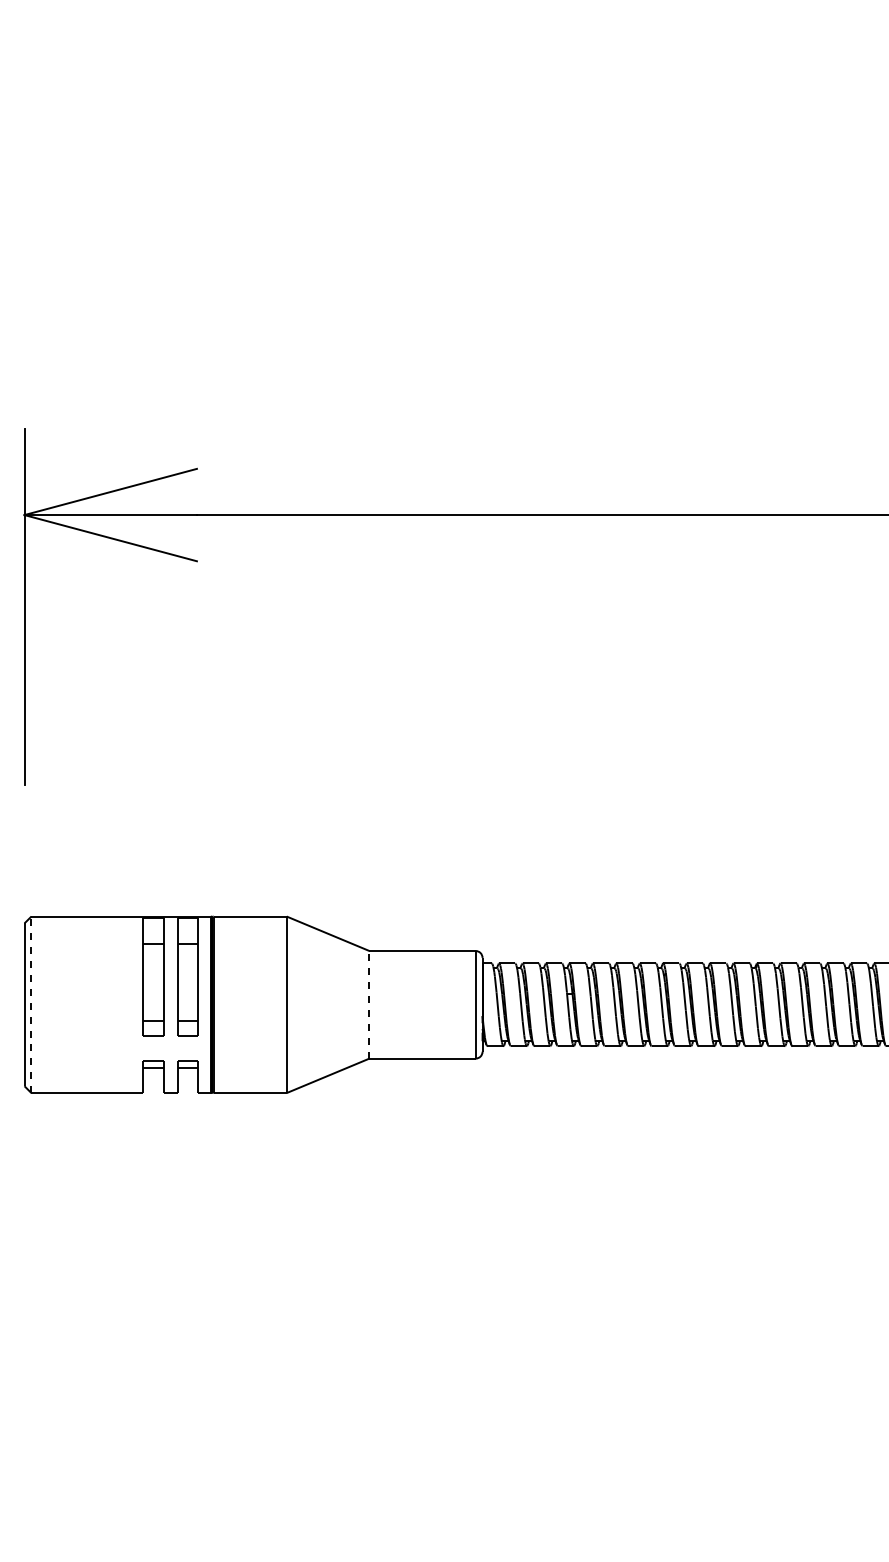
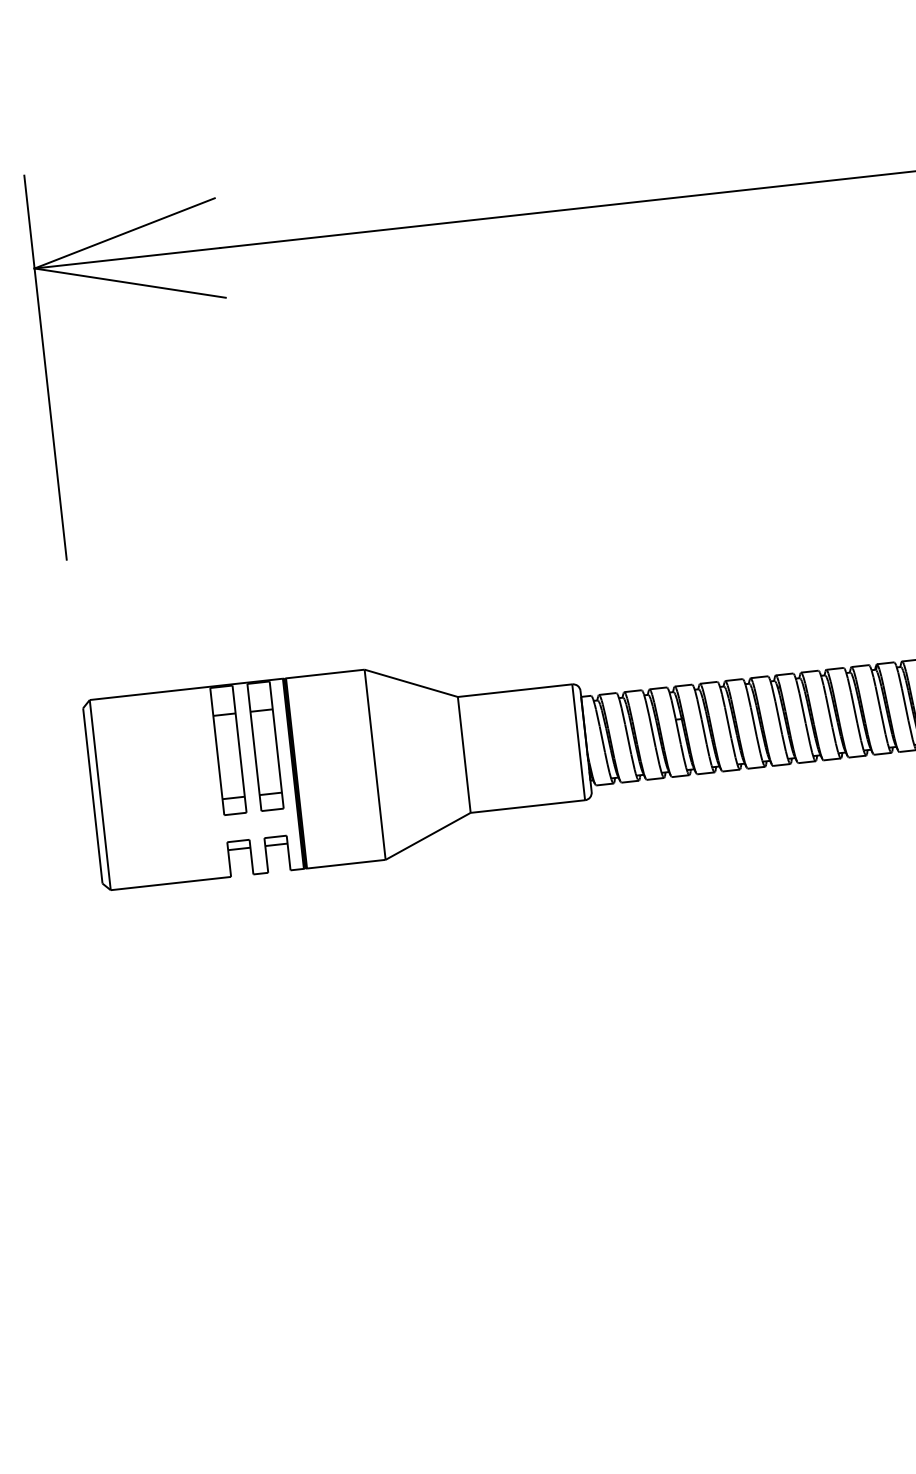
line: (31, 1004) -> (100, 794), dashed -> solid
line: (369, 1004) -> (464, 754), dashed -> solid

